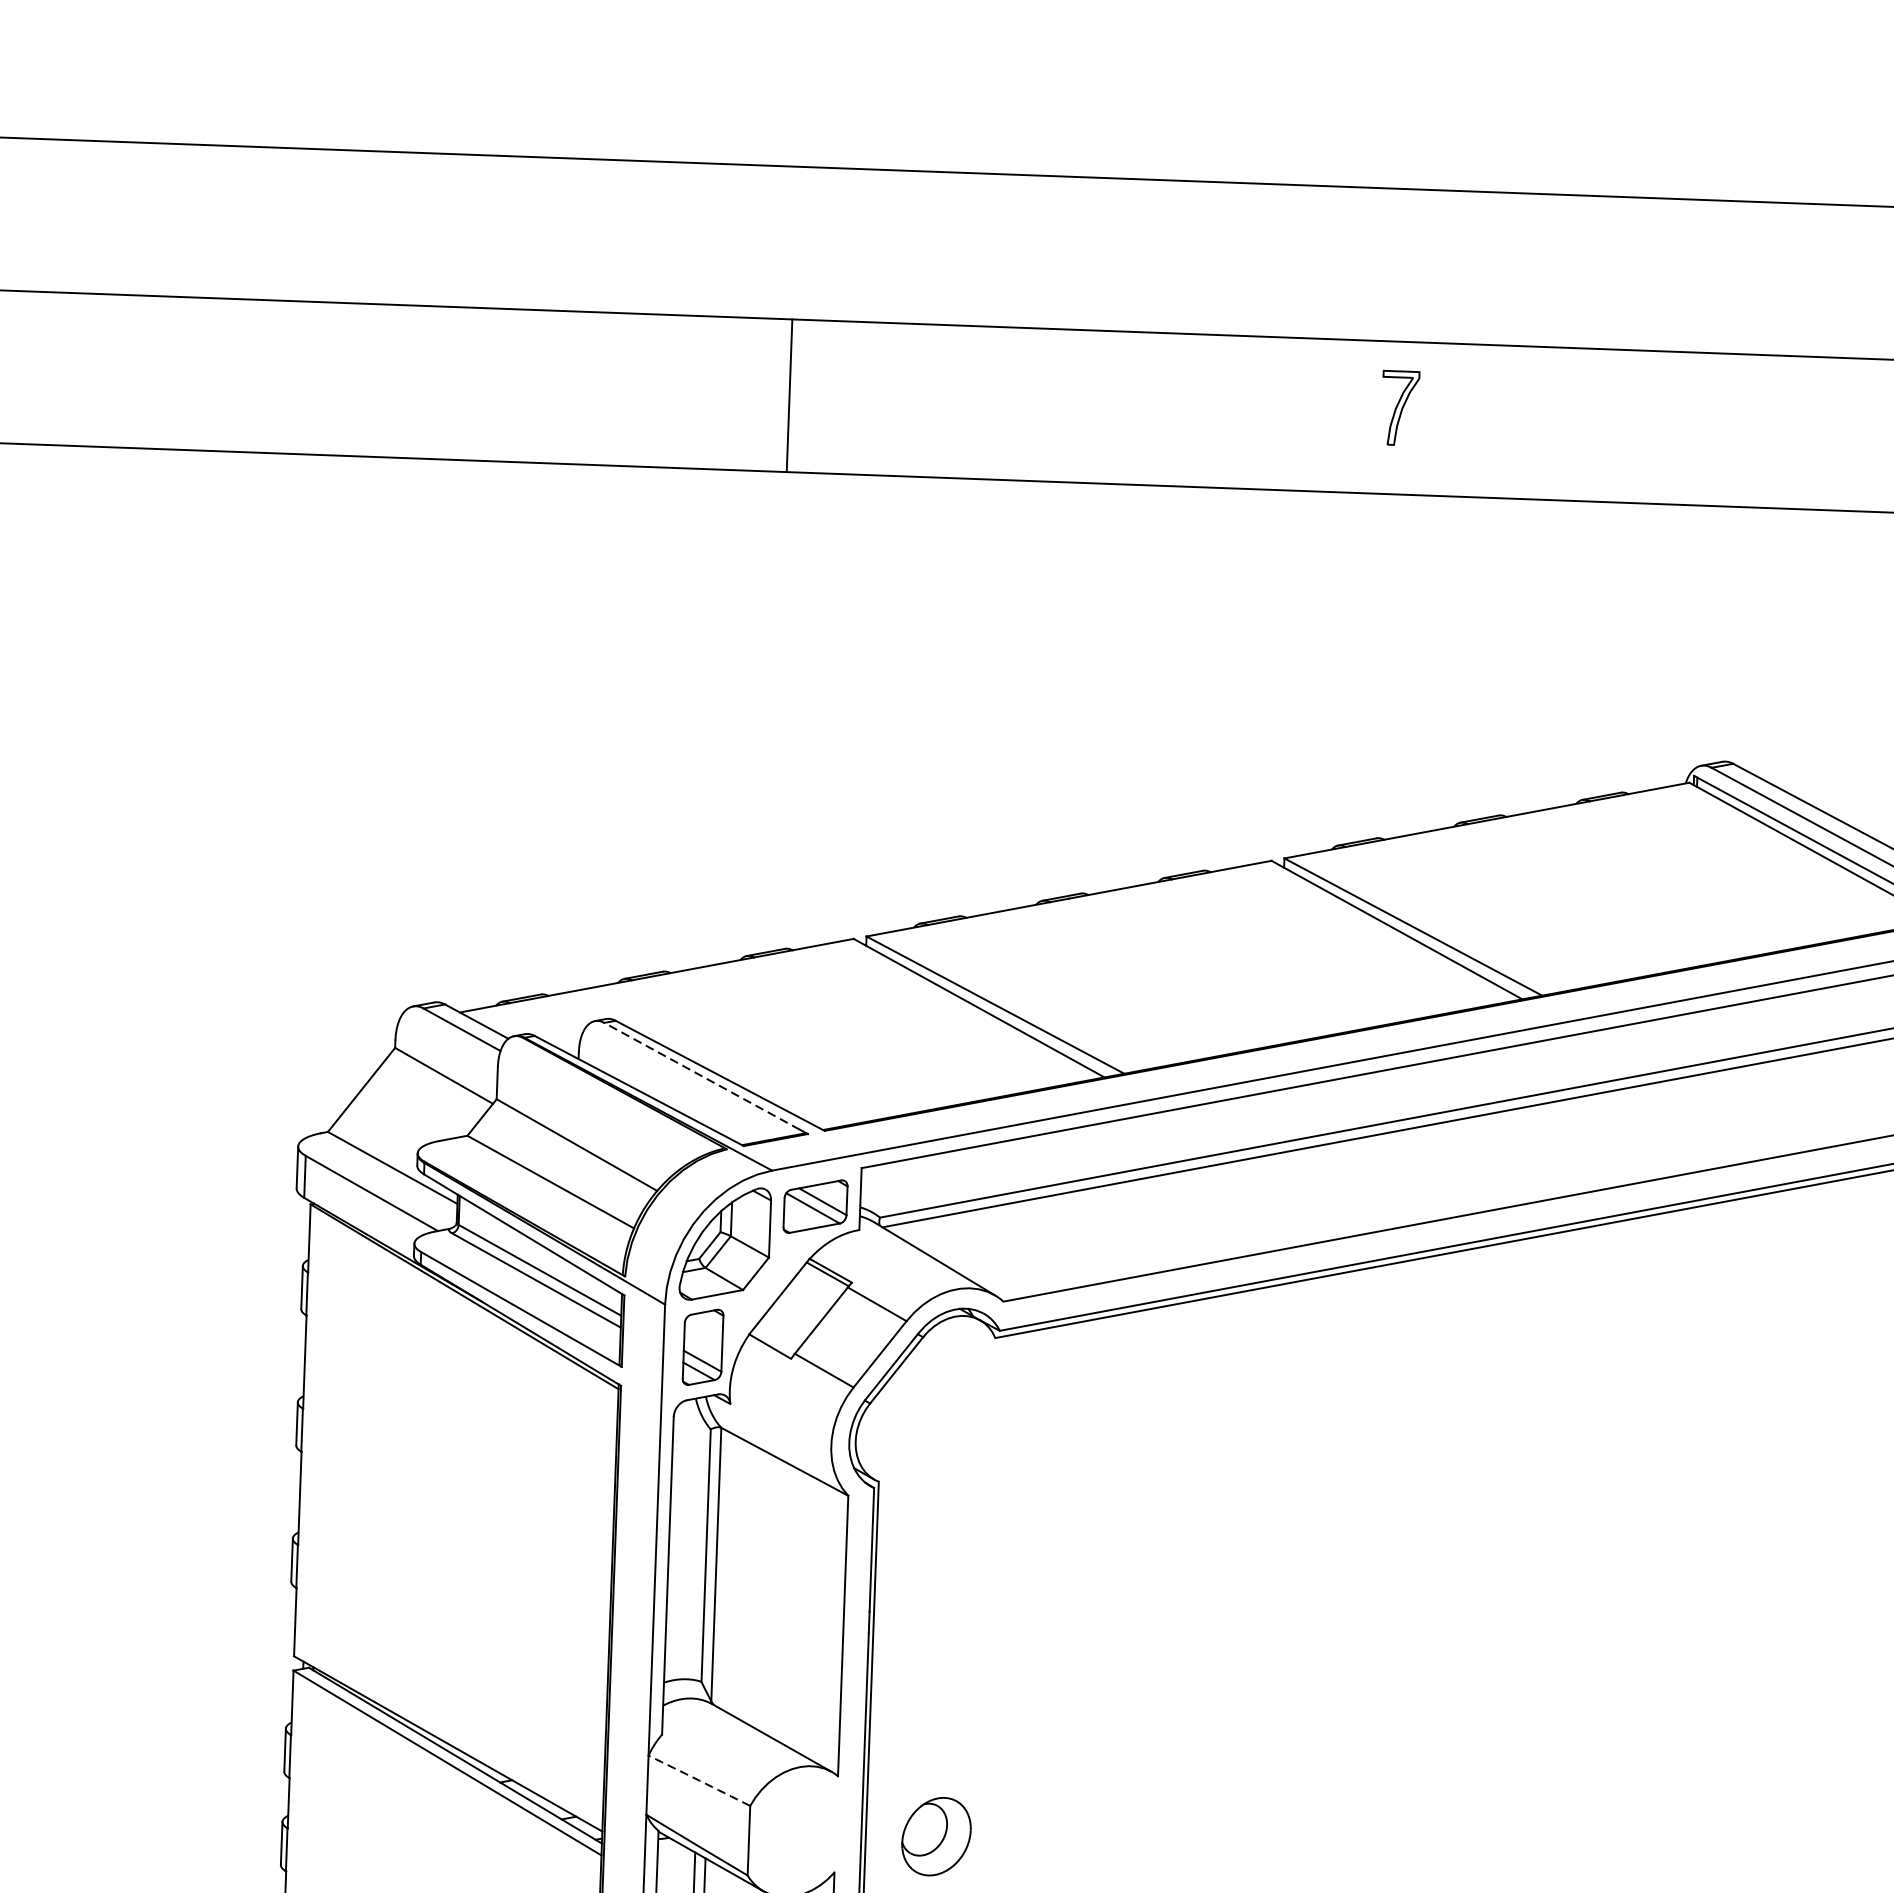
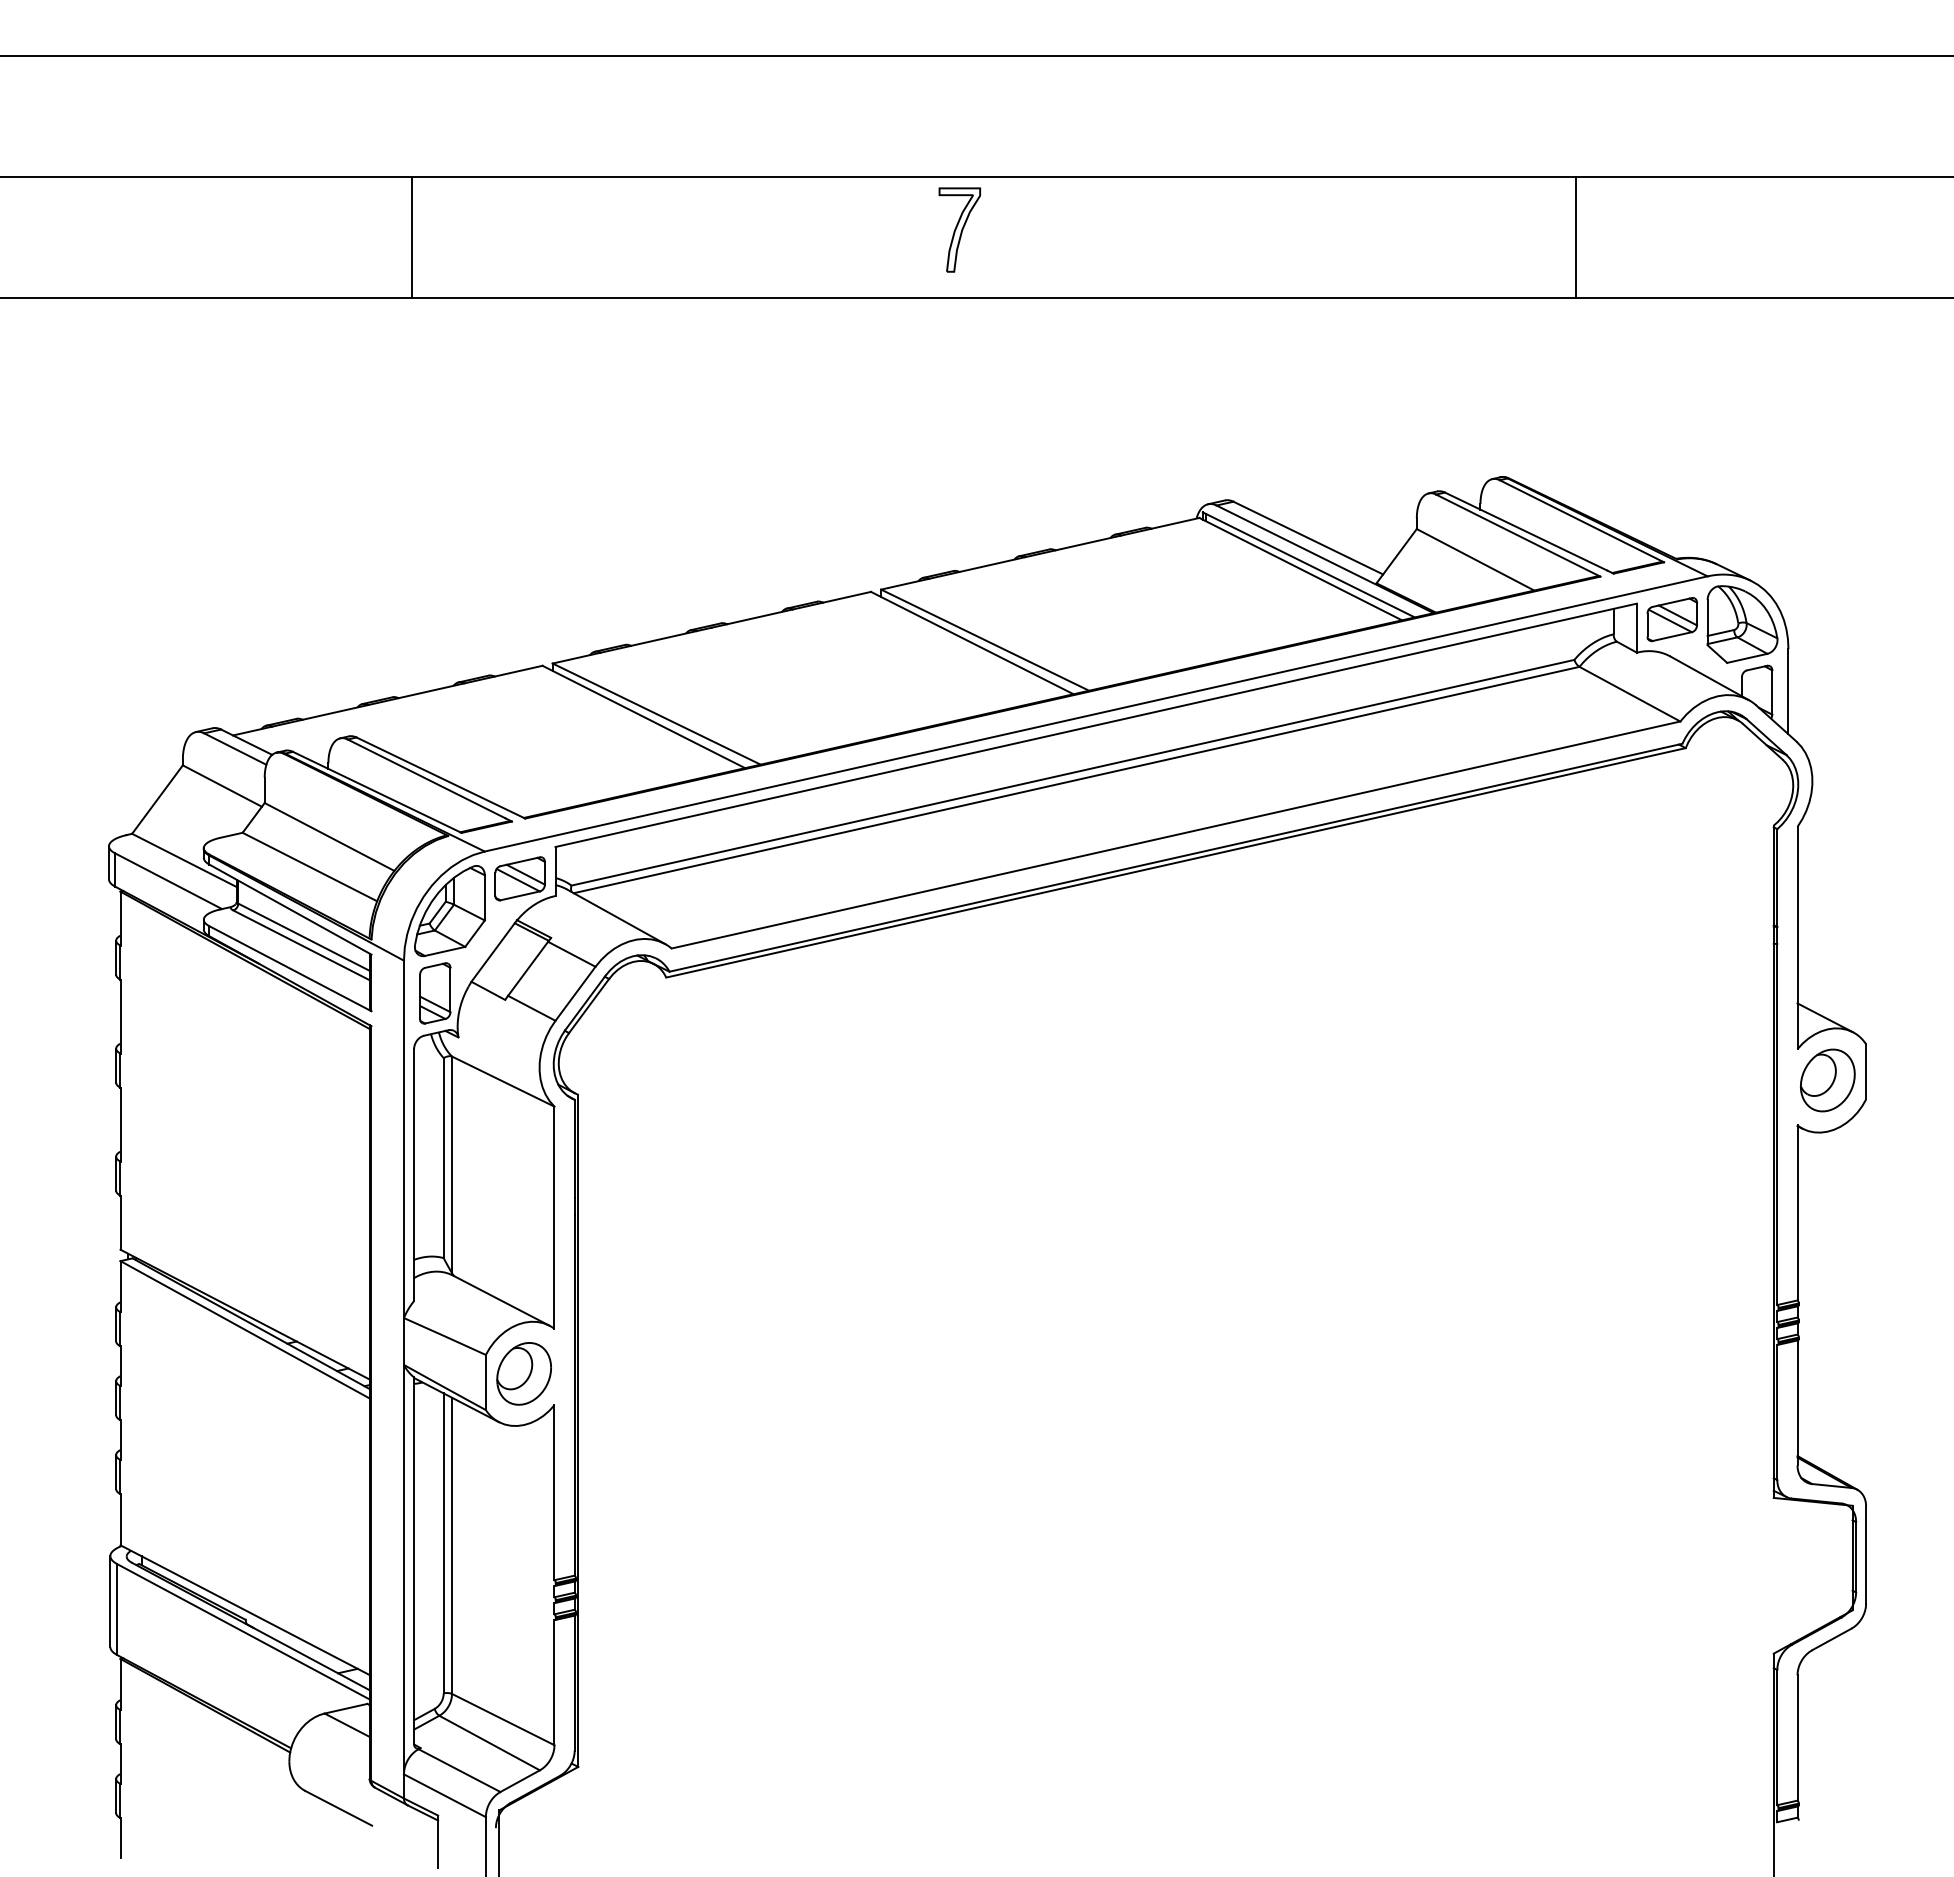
line: (790, 395) -> (412, 237), moved
part: (1400, 407) -> (959, 229), size x1.43
line: (701, 1075) -> (426, 778), dashed -> solid
arc: (698, 1780) -> (444, 1336), dashed -> solid
part: (935, 1836) -> (523, 1373), moved

